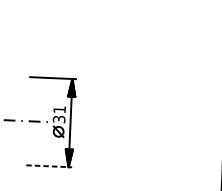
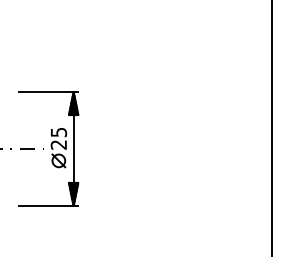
text: (59, 114) -> (59, 138), 31 -> 25
line: (49, 166) -> (48, 205), dashed -> solid

